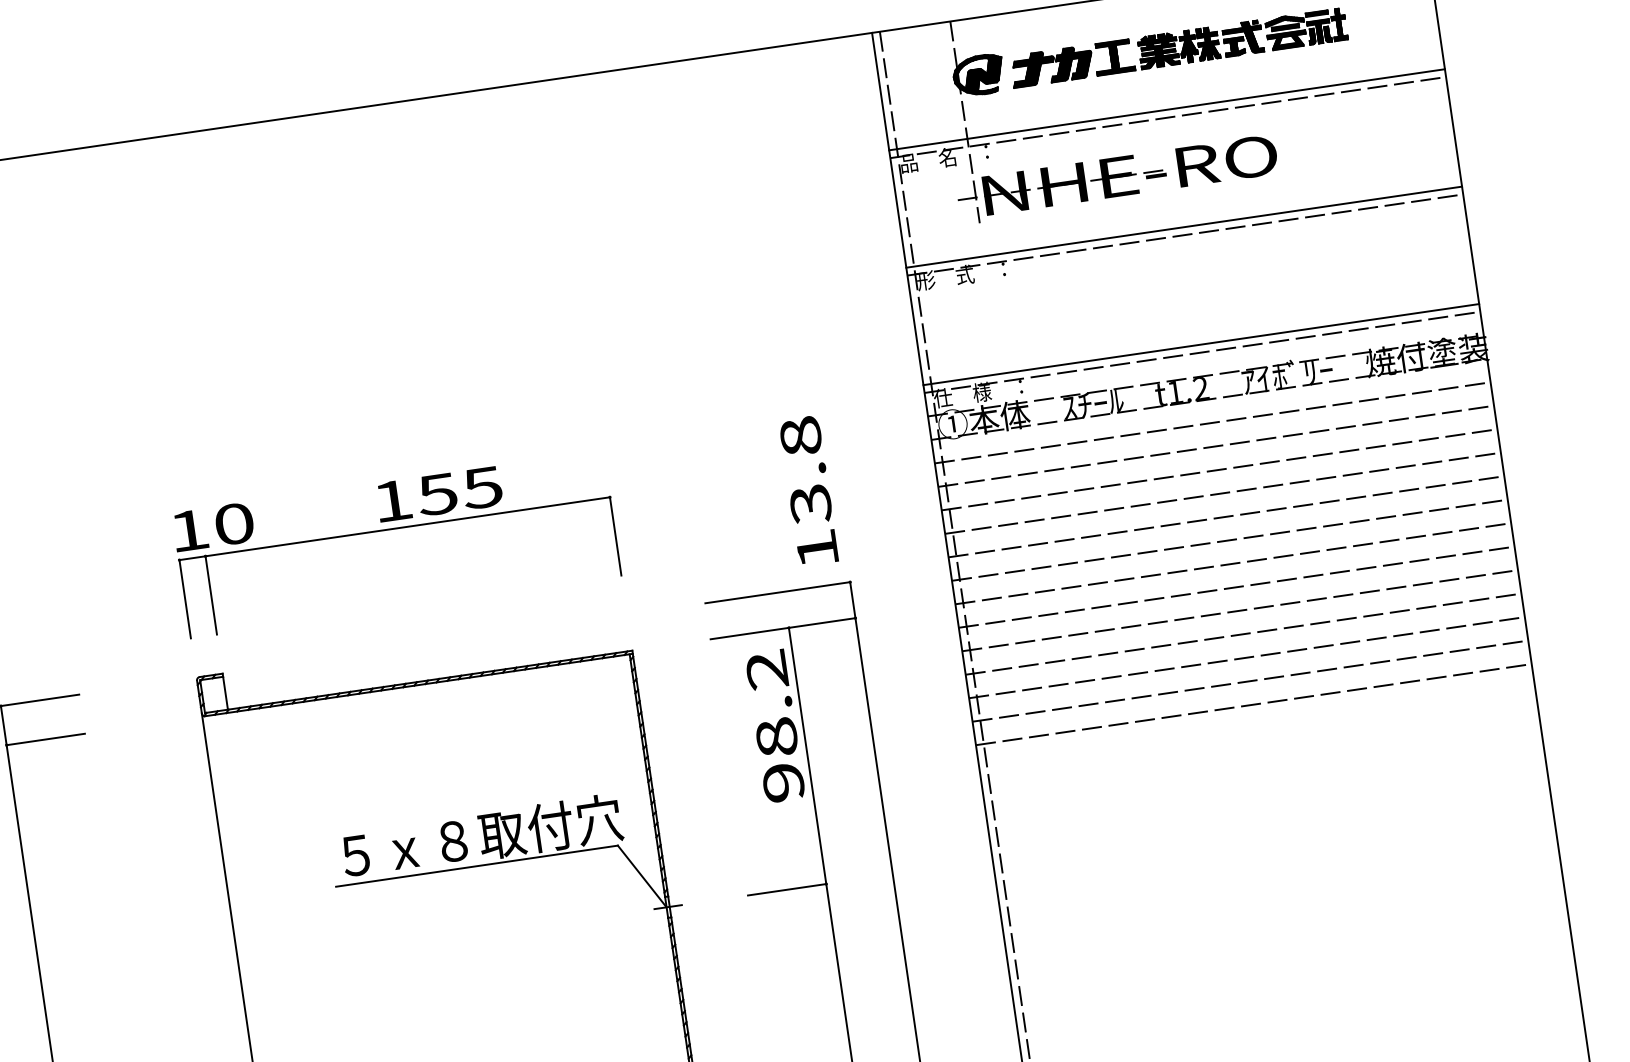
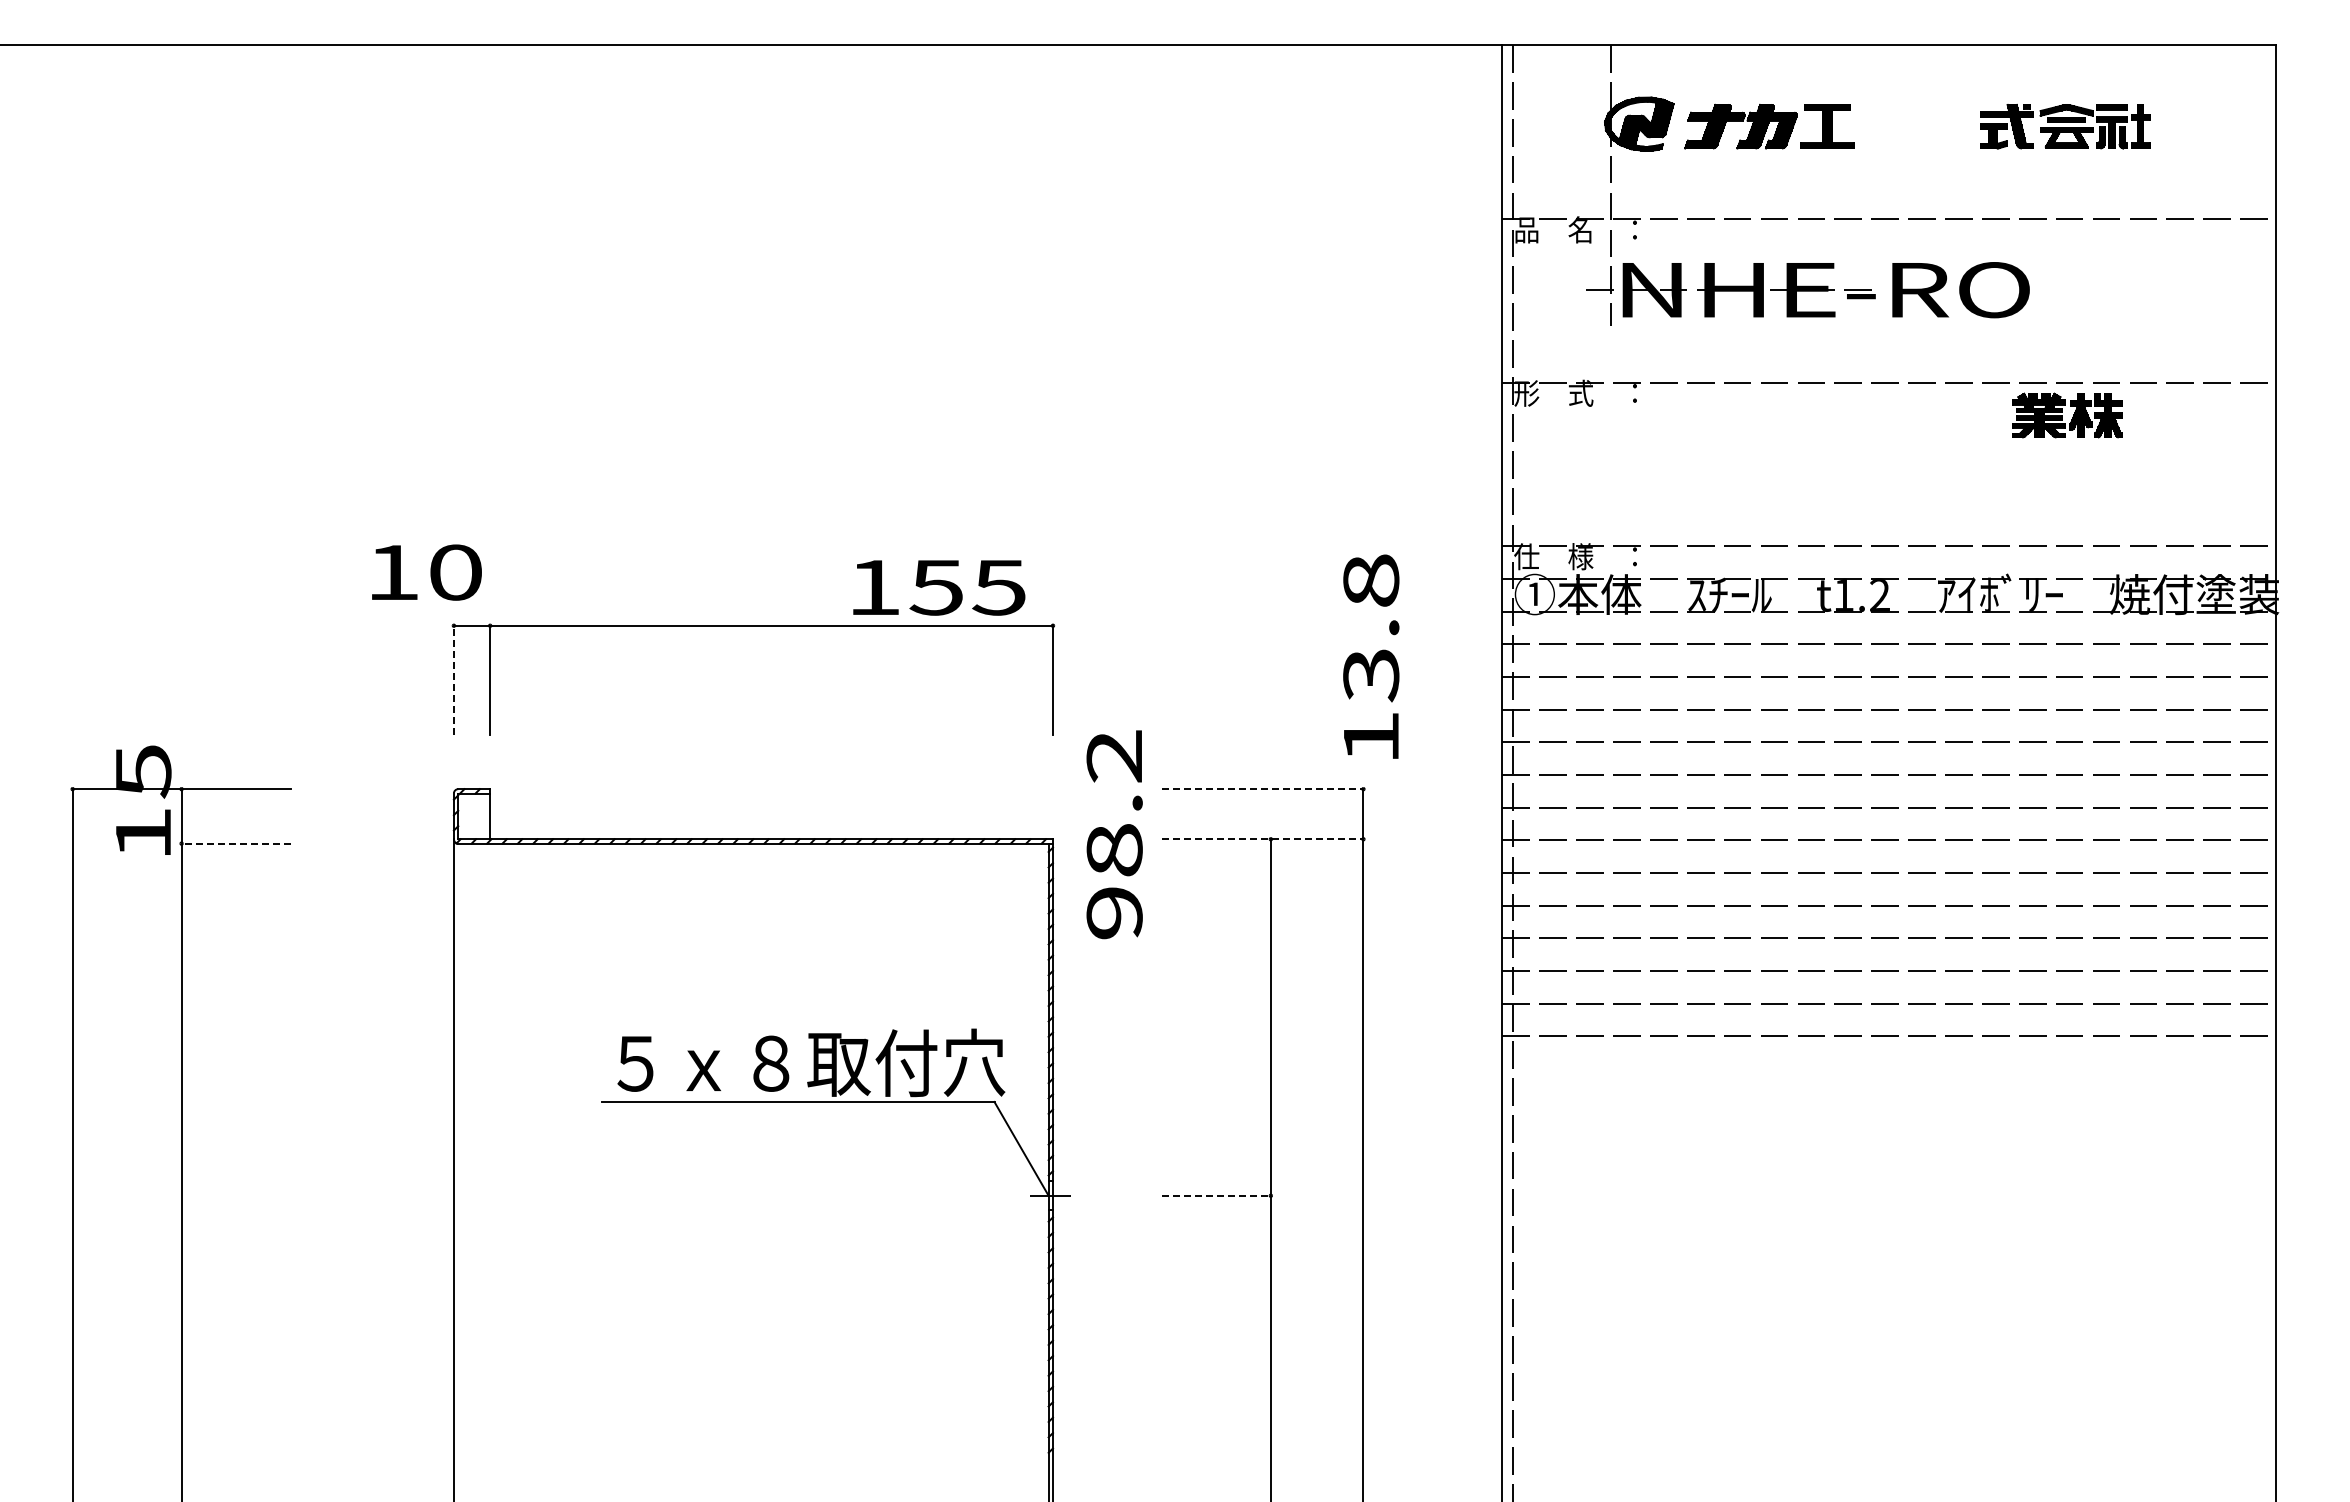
part: (1178, 47) -> (2067, 415), moved
line: (1166, 109) -> (1888, 208), removed
line: (1183, 226) -> (1888, 371), removed
line: (1200, 344) -> (1888, 535), removed
text: (809, 490) -> (1371, 656), moved
text: (439, 494) -> (939, 587), moved
text: (213, 527) -> (426, 572), moved
line: (777, 592) -> (1262, 789), solid -> dashed
line: (184, 598) -> (453, 679), solid -> dashed
line: (782, 628) -> (1262, 839), solid -> dashed
text: (775, 726) -> (1114, 834), moved
line: (45, 739) -> (235, 843), solid -> dashed
line: (787, 889) -> (1216, 1195), solid -> dashed

